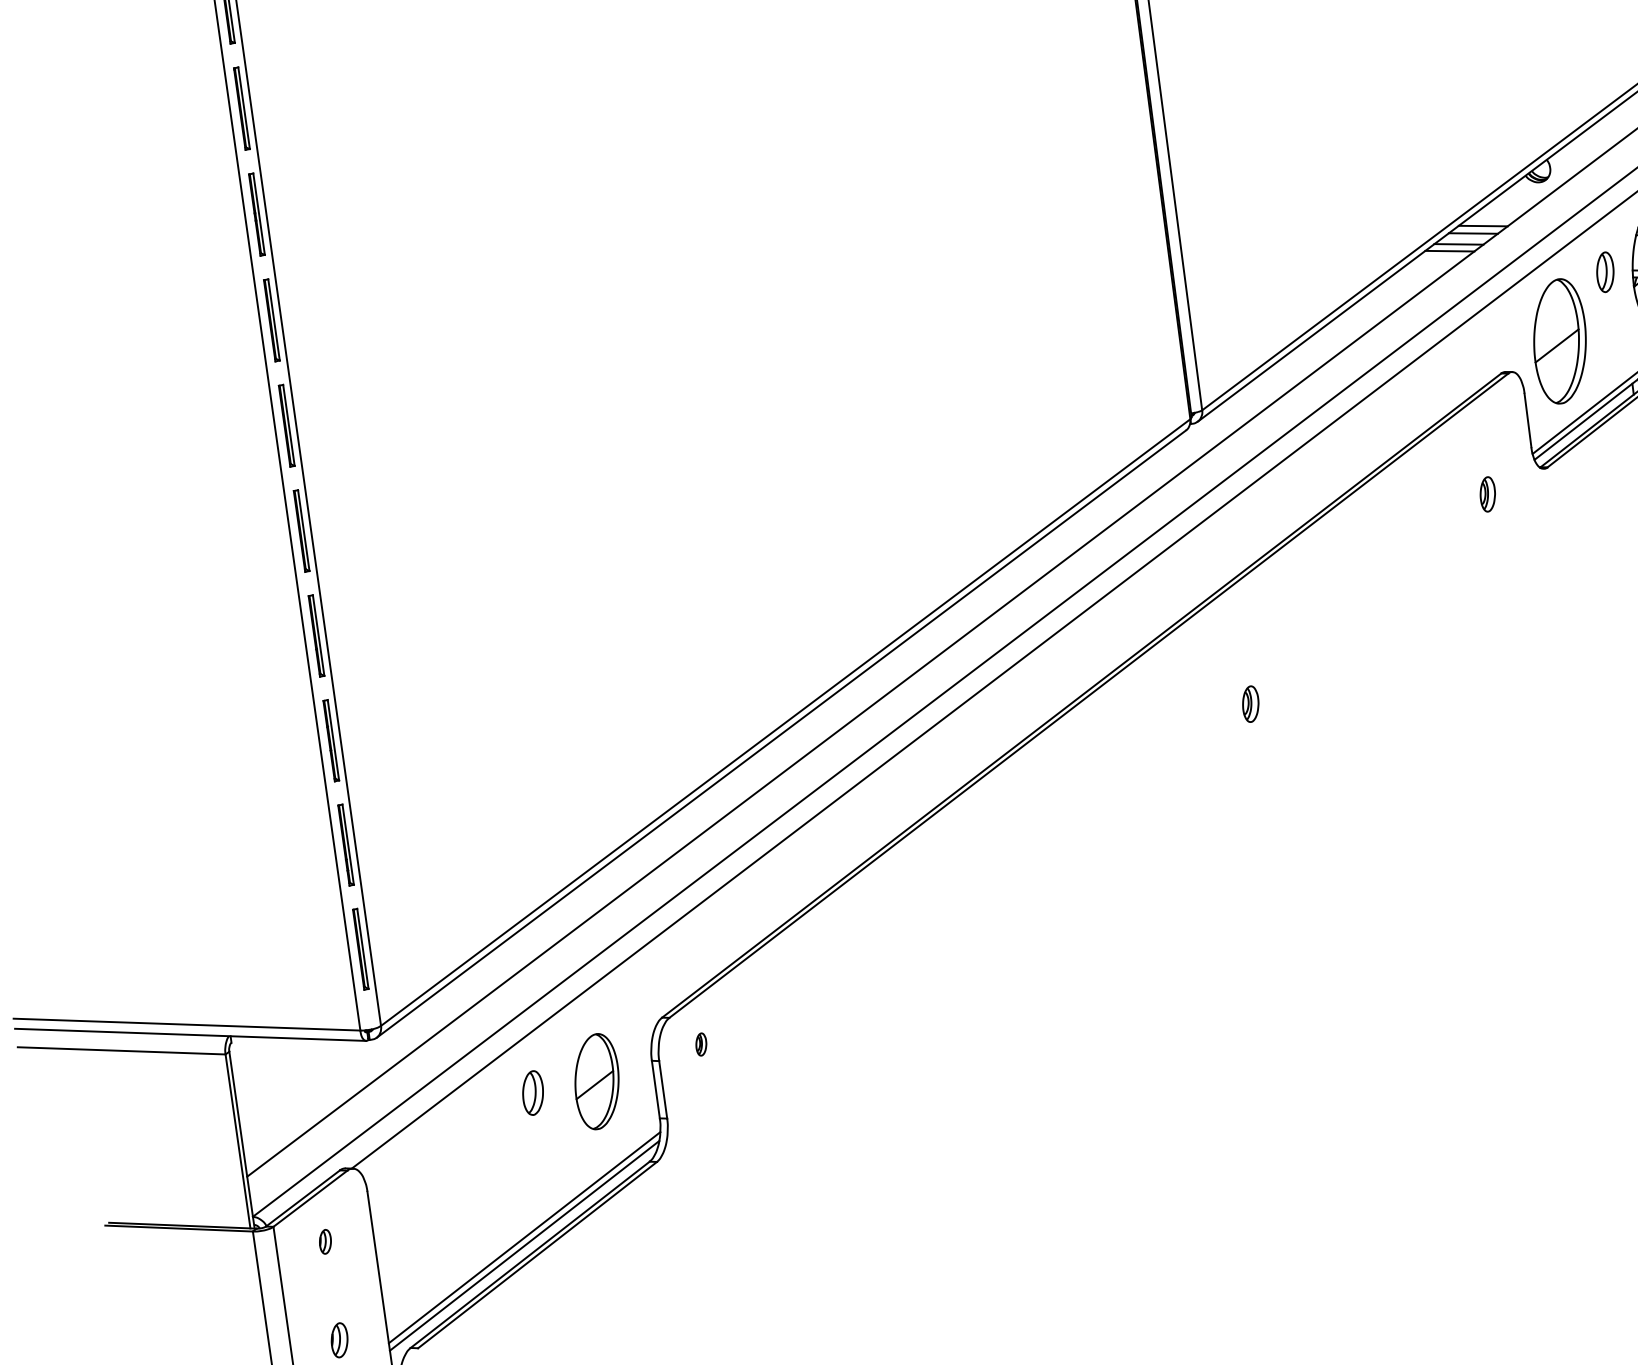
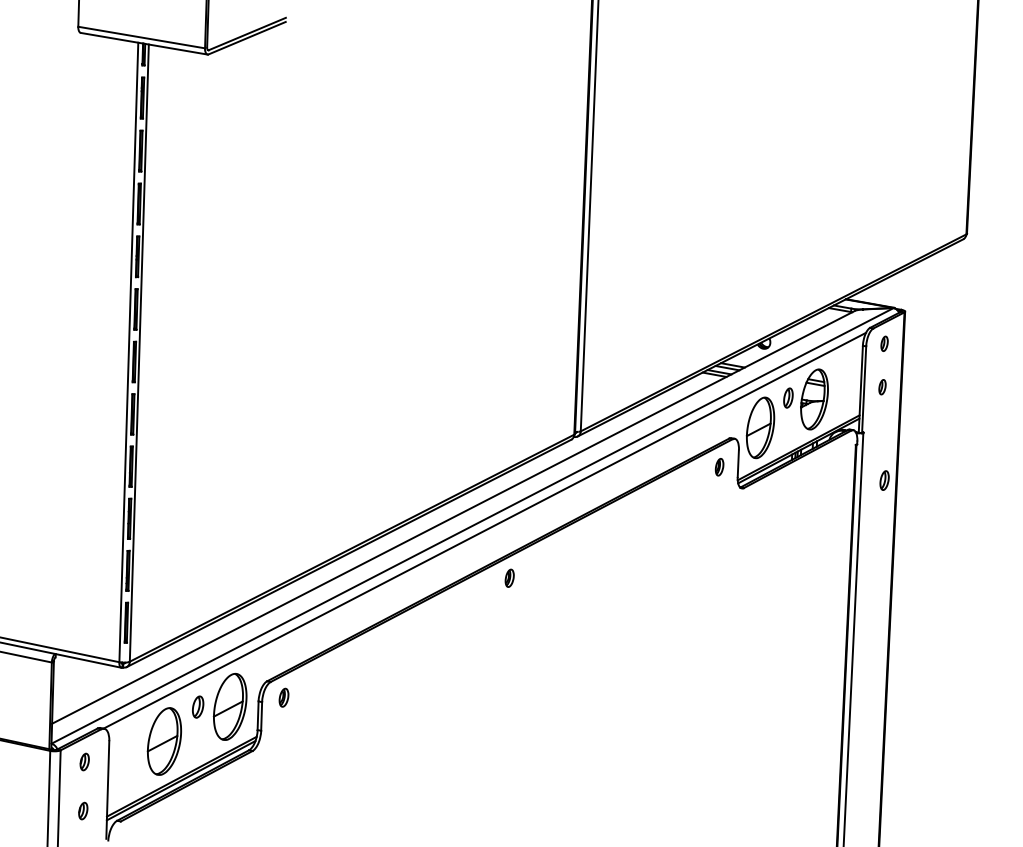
part: (1487, 494) -> (719, 467), moved
part: (1250, 702) -> (509, 577), moved
part: (700, 1044) -> (283, 697), size x1.67
part: (595, 1081) -> (229, 706), size x1.43
part: (477, 1173) -> (164, 741), added
part: (324, 1240) -> (84, 761), size x1.43

